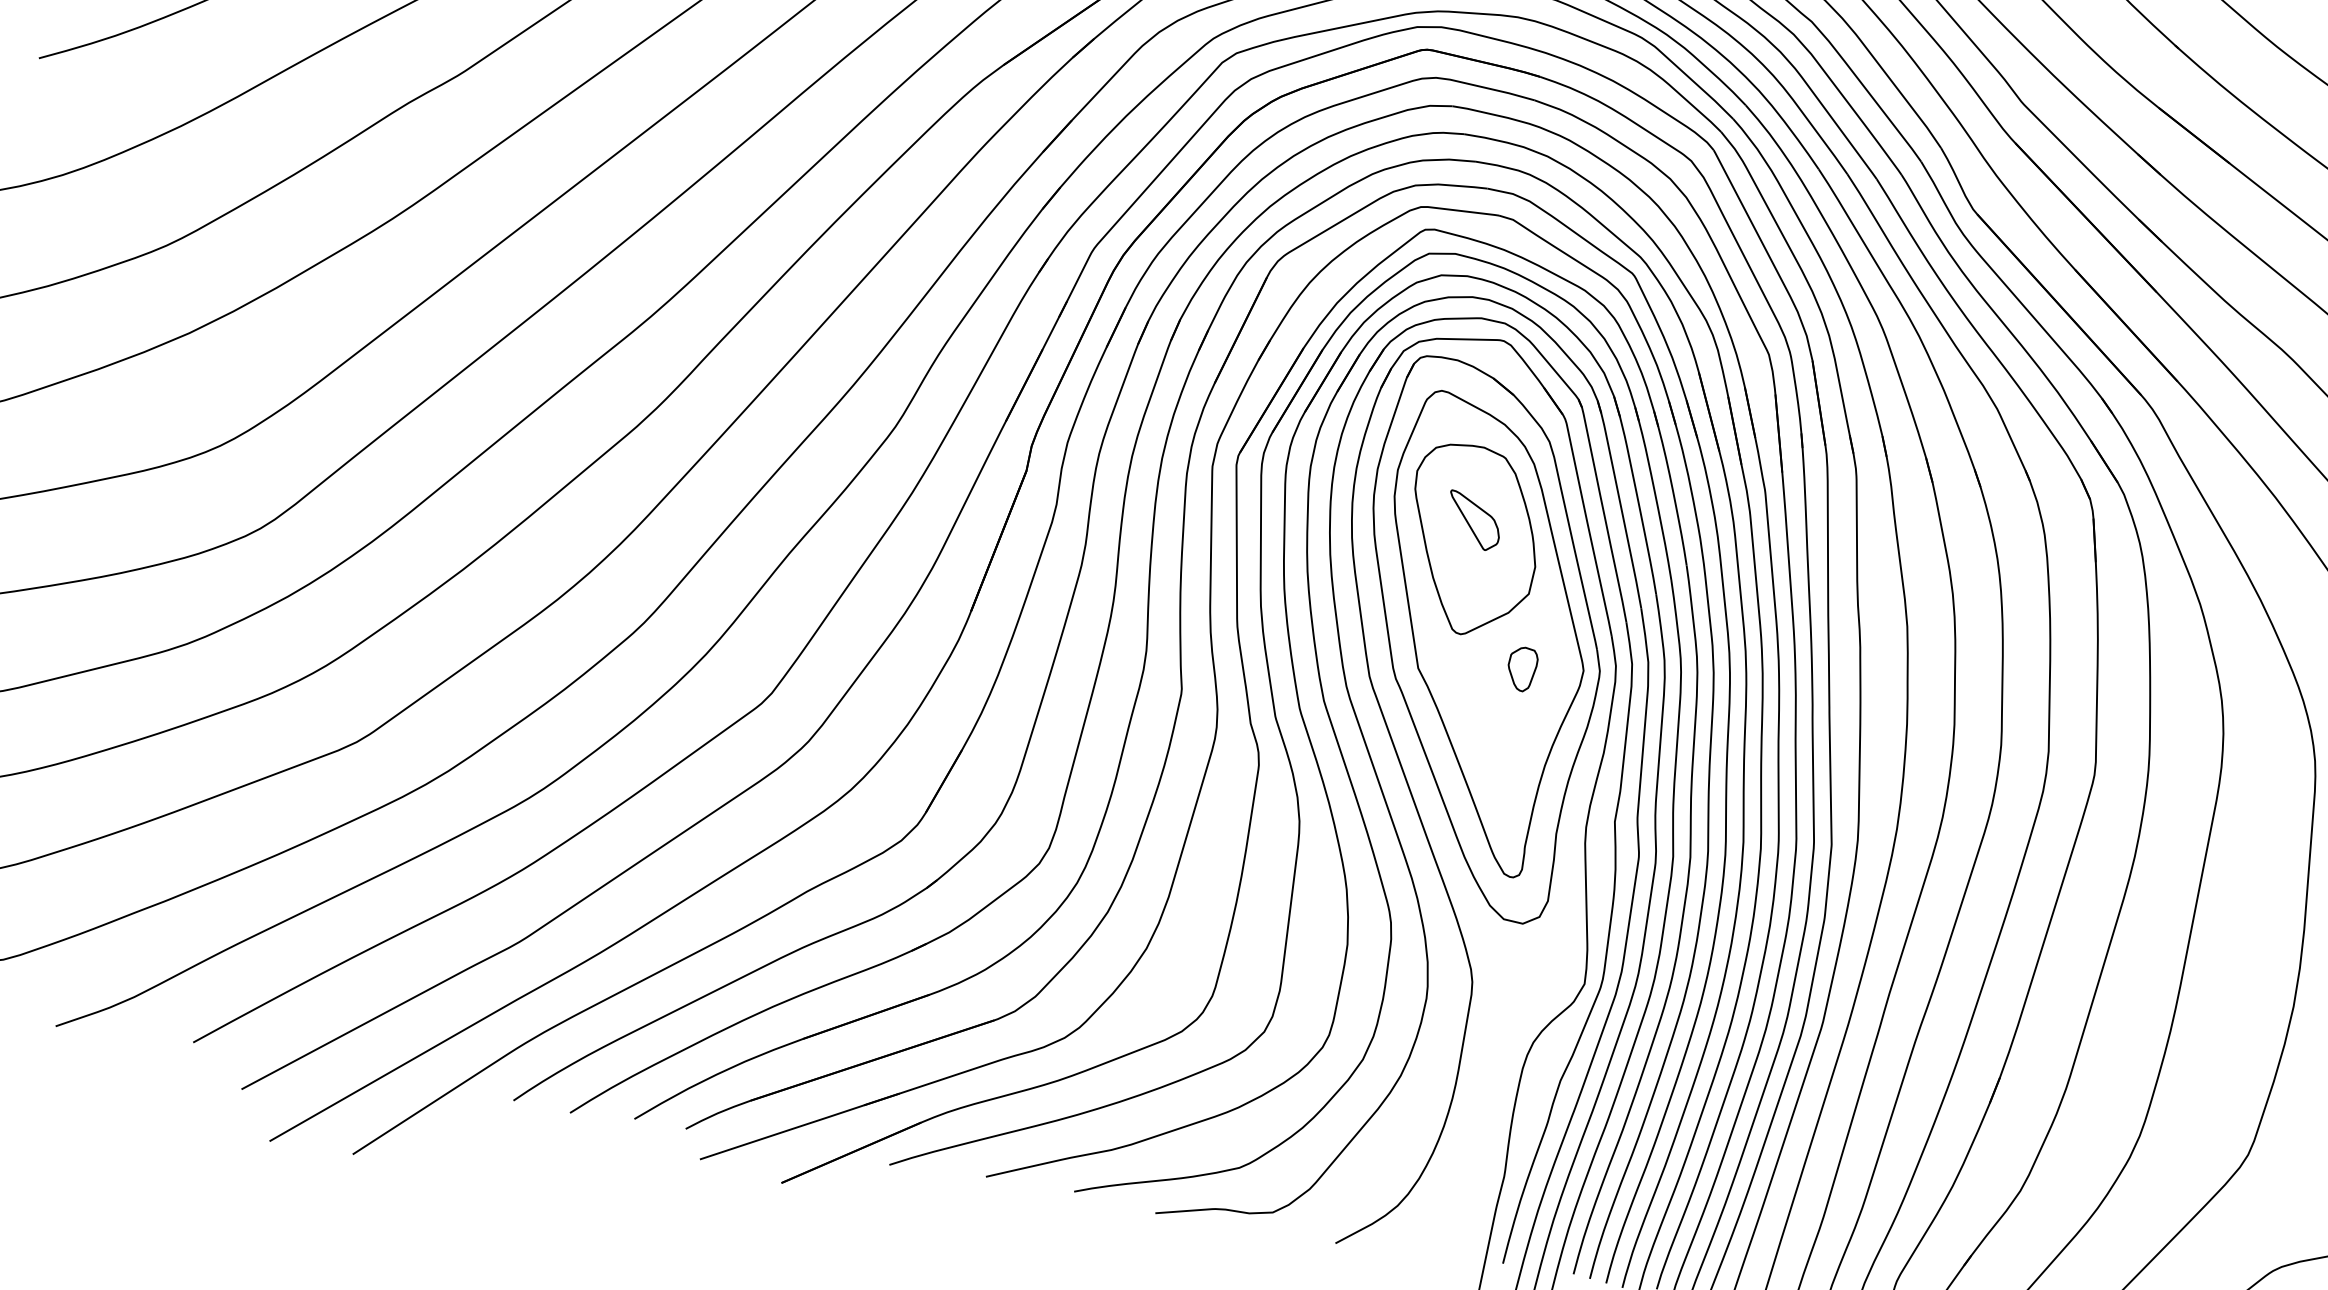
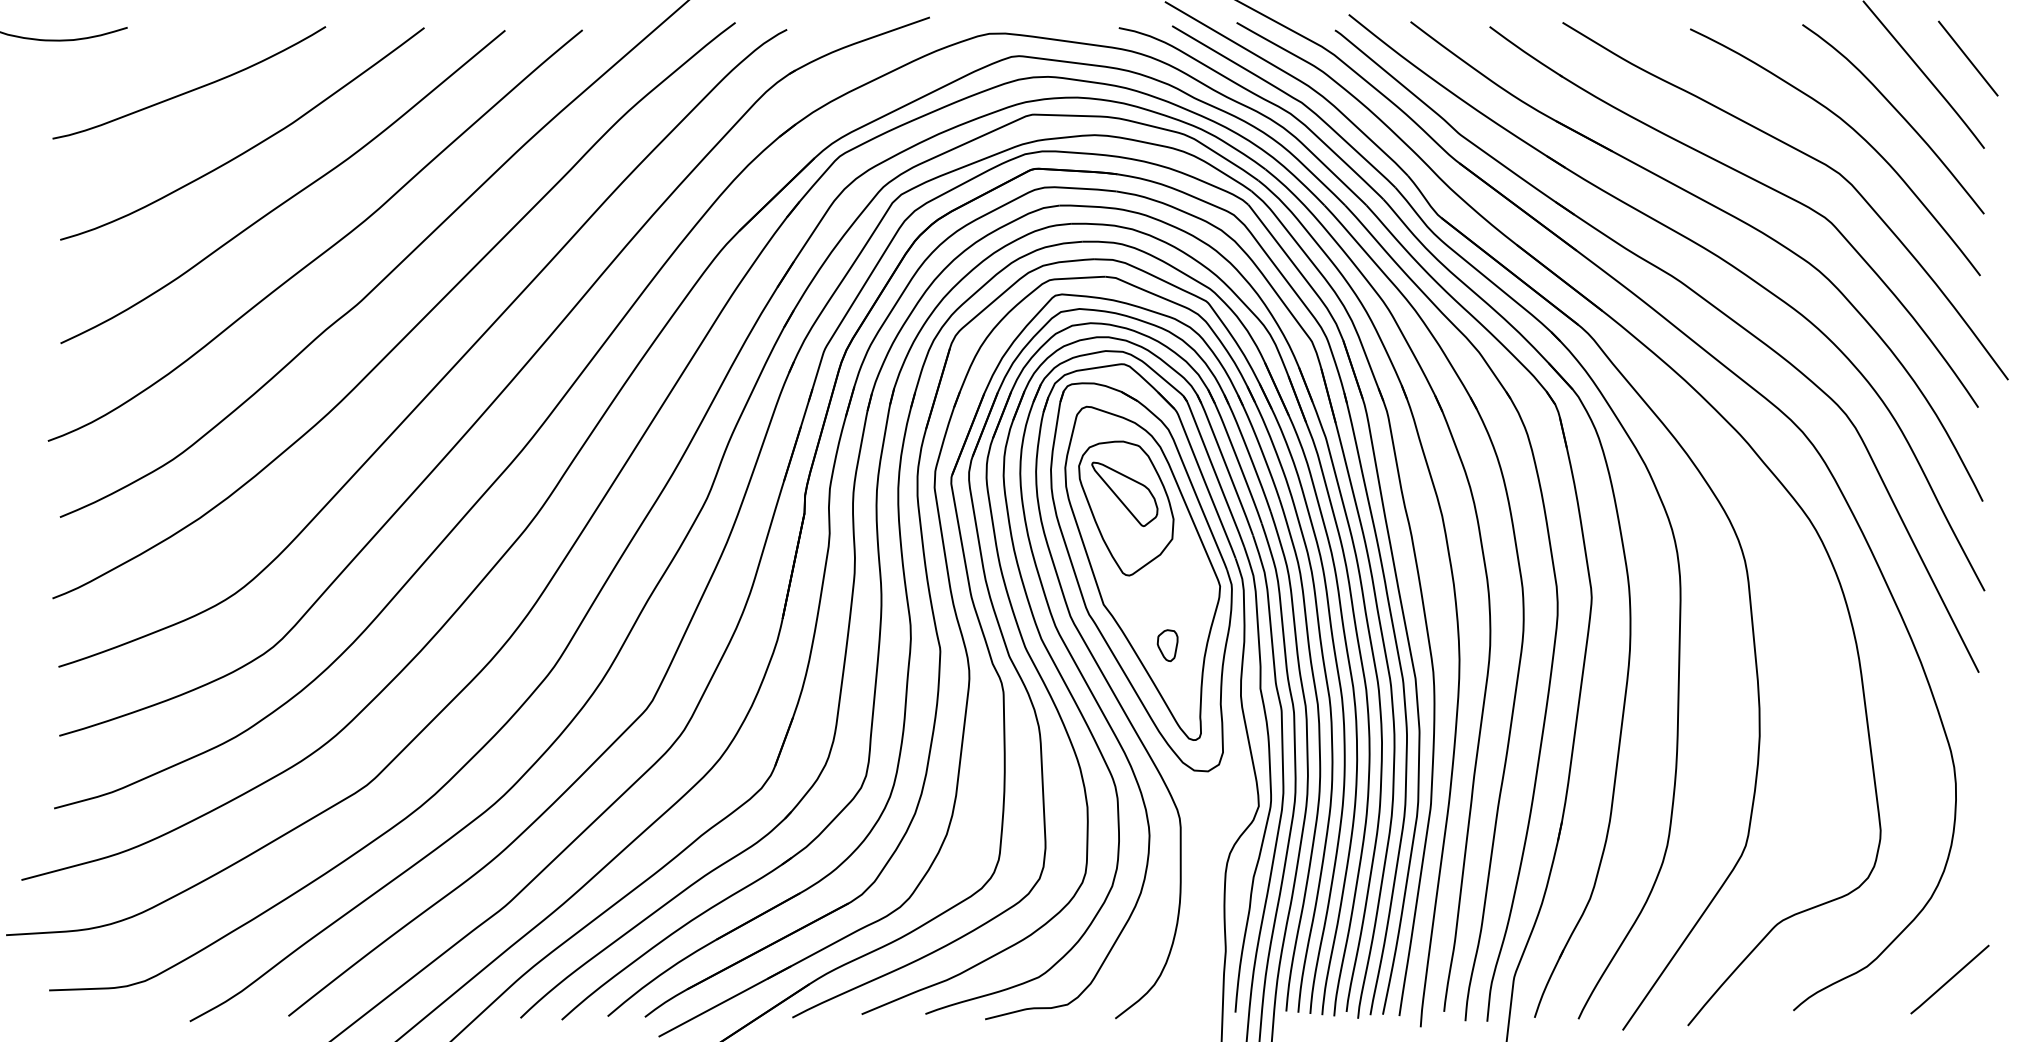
part: (1473, 521) -> (1124, 494), size x1.67
part: (1521, 668) -> (1167, 645), moved

